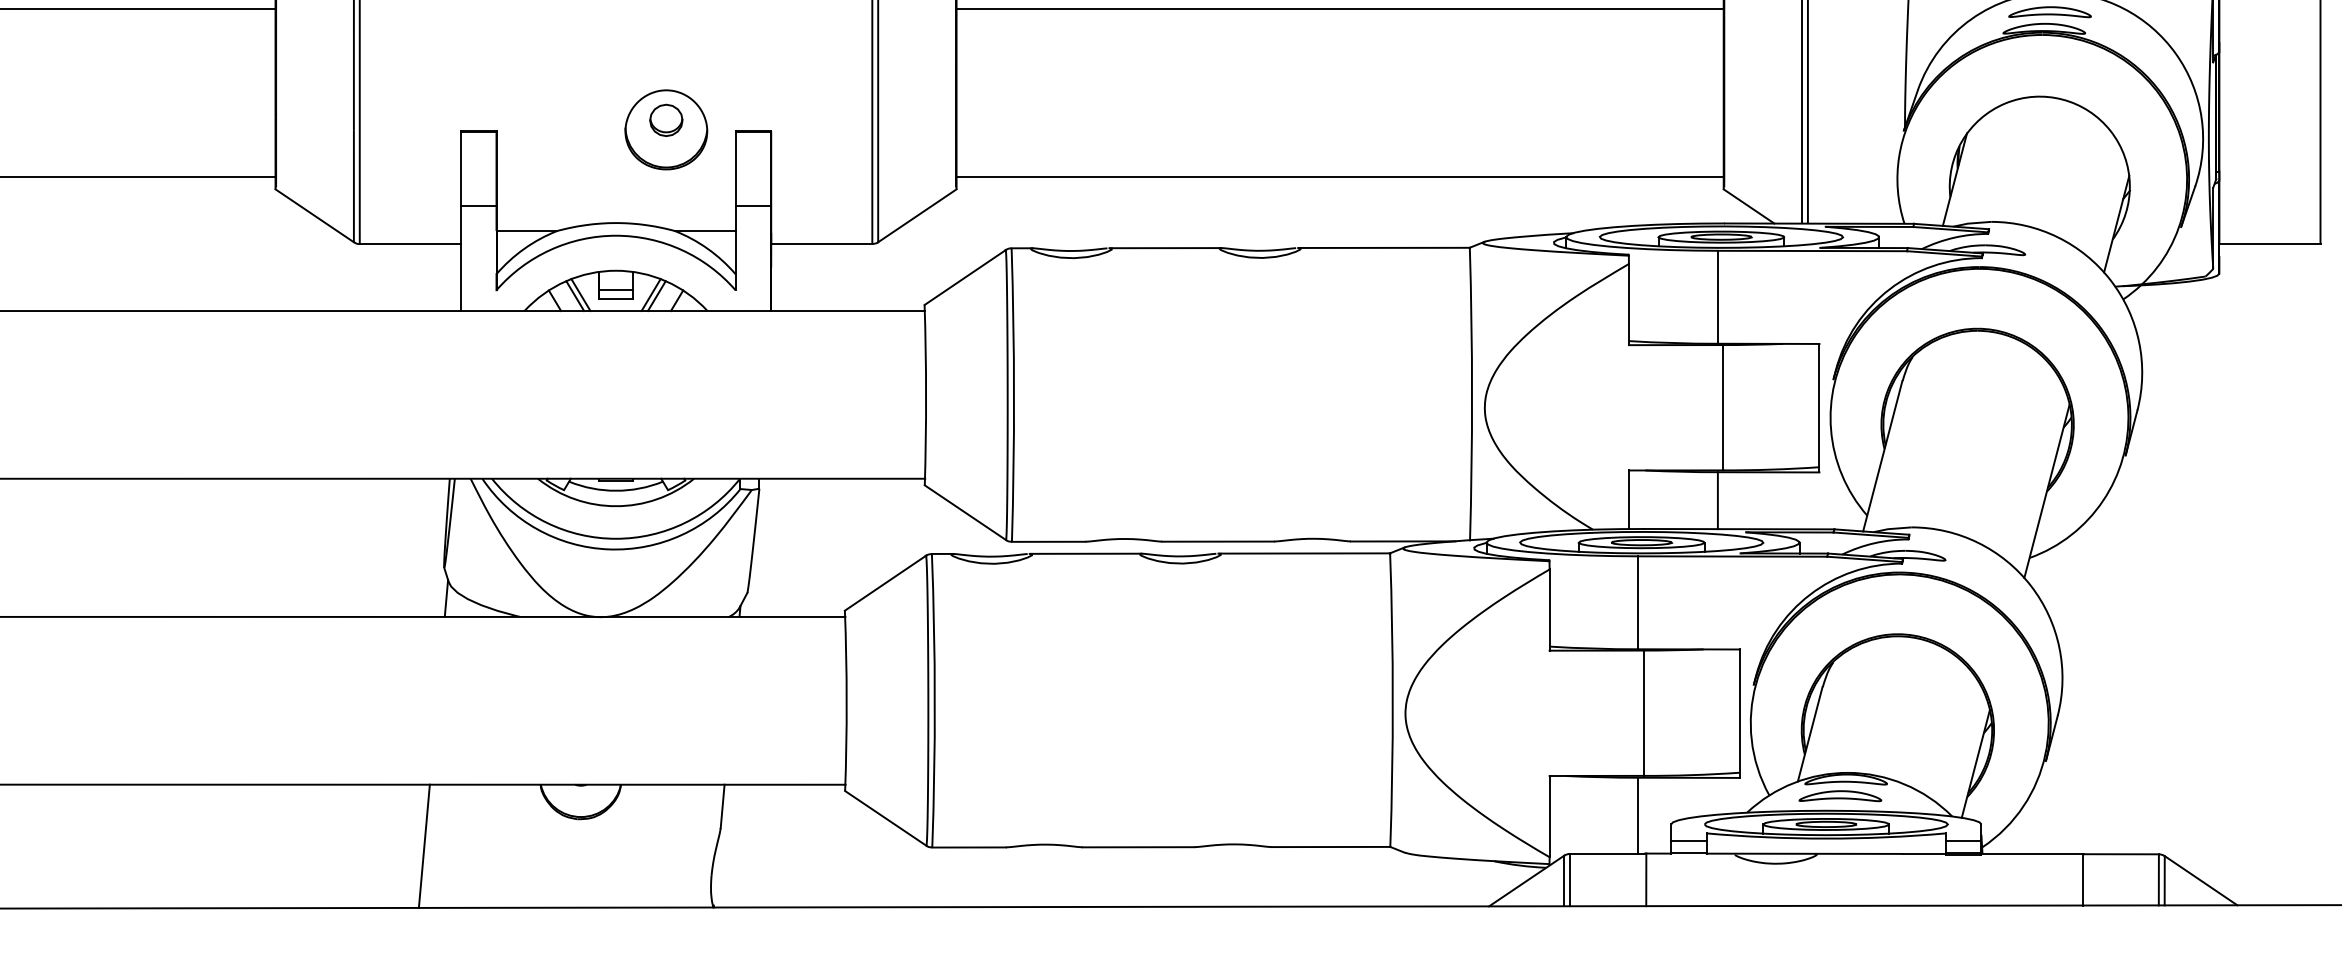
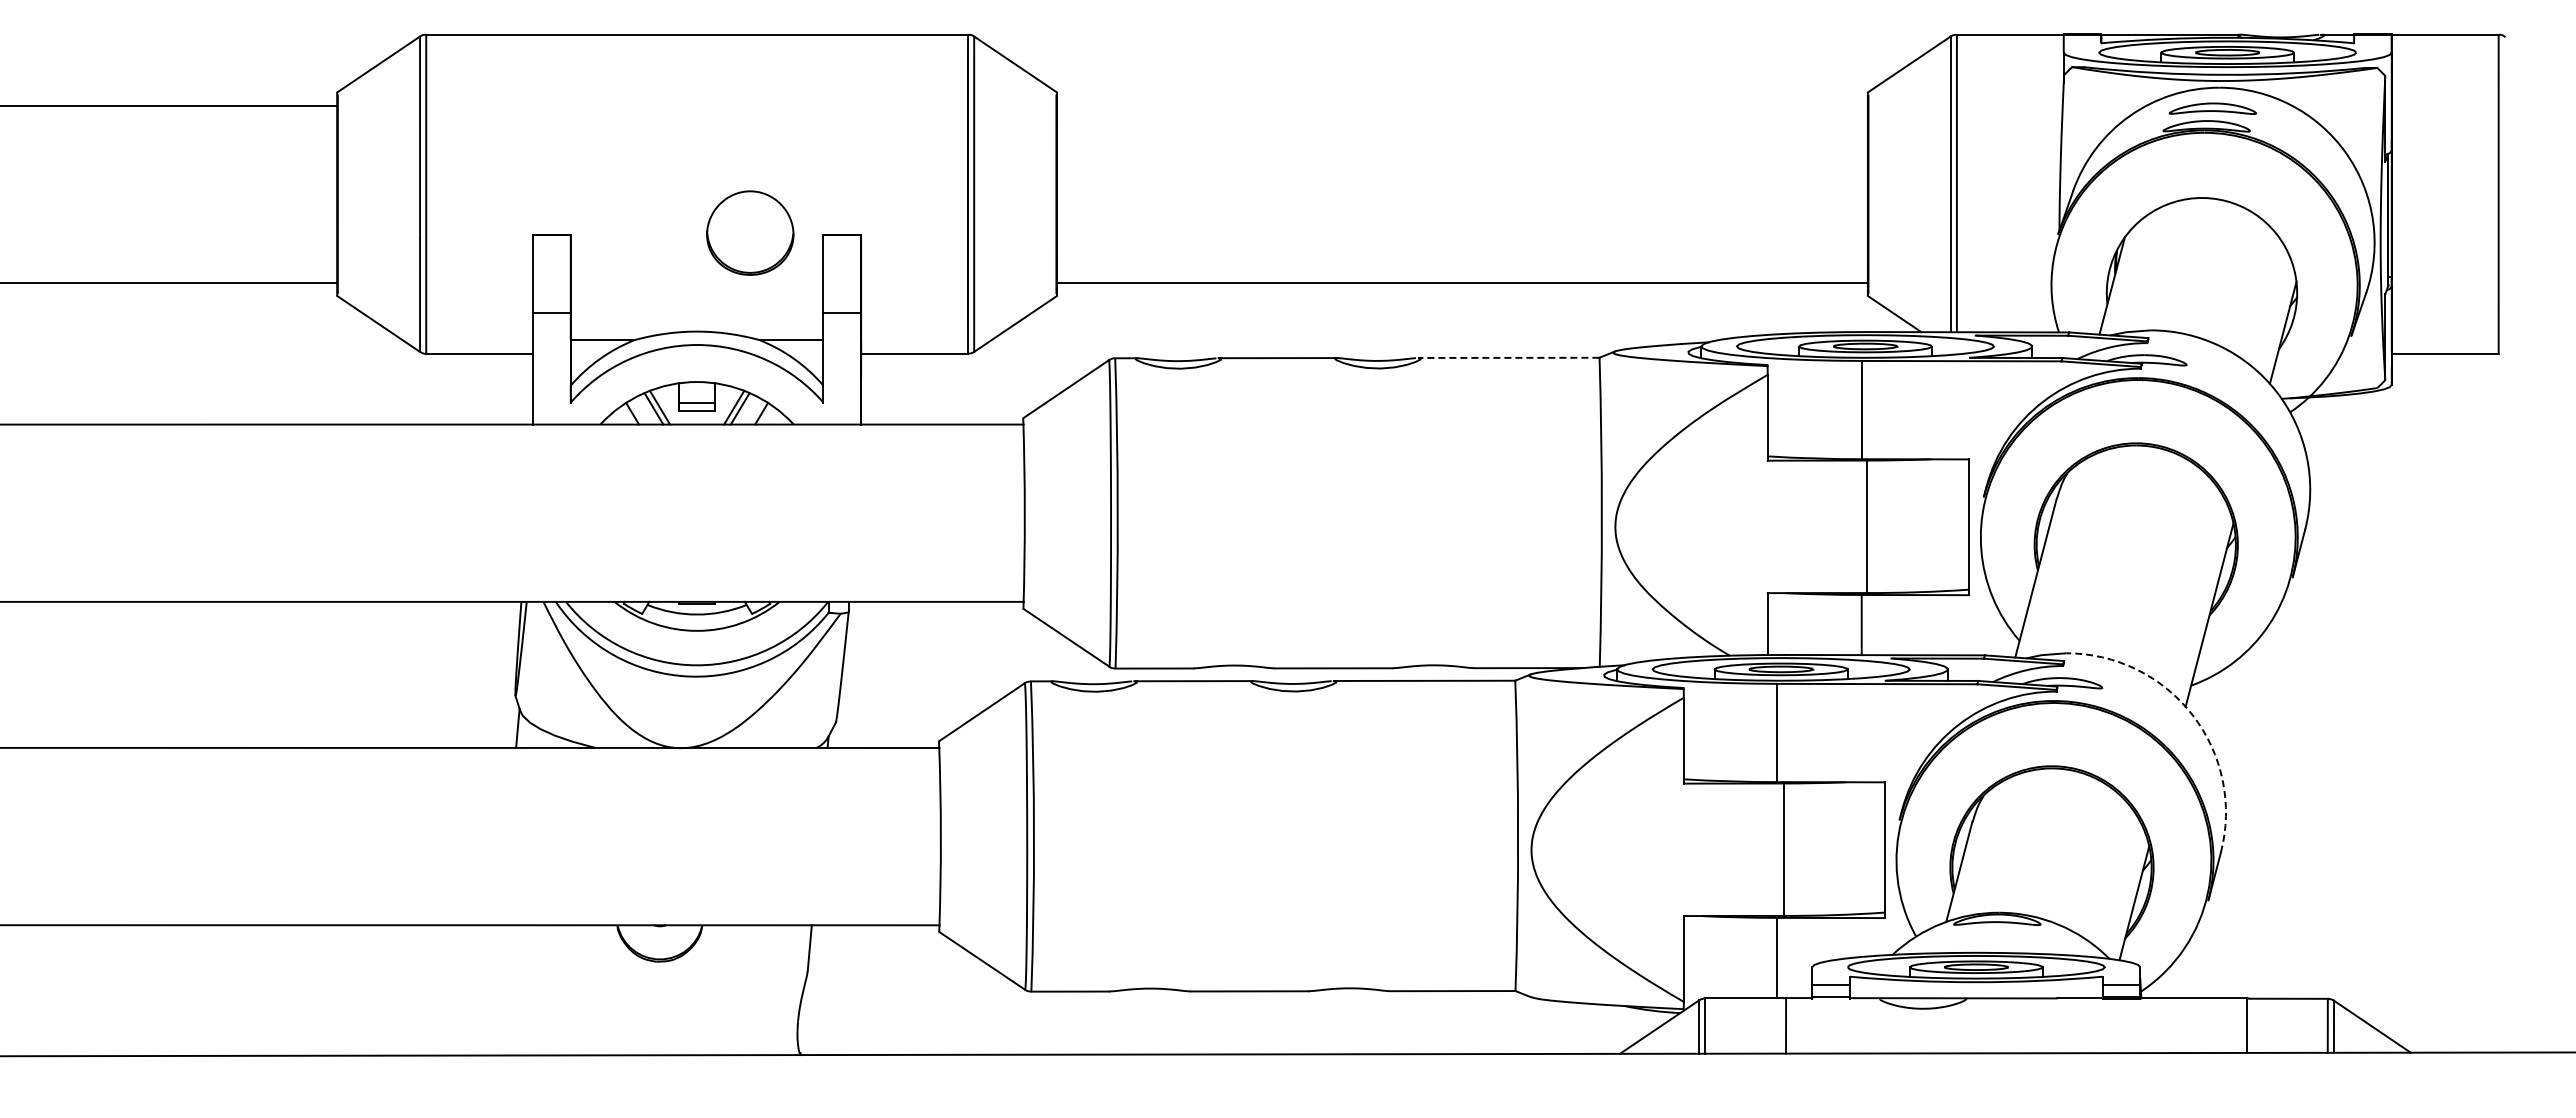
line: (1340, 9) -> (1462, 105), removed
part: (666, 119) -> (750, 222), removed
line: (1383, 247) -> (1508, 357), solid -> dashed
arc: (2030, 586) -> (2192, 715), solid -> dashed
part: (1840, 796) -> (1991, 937), removed
line: (424, 846) -> (494, 990), removed

